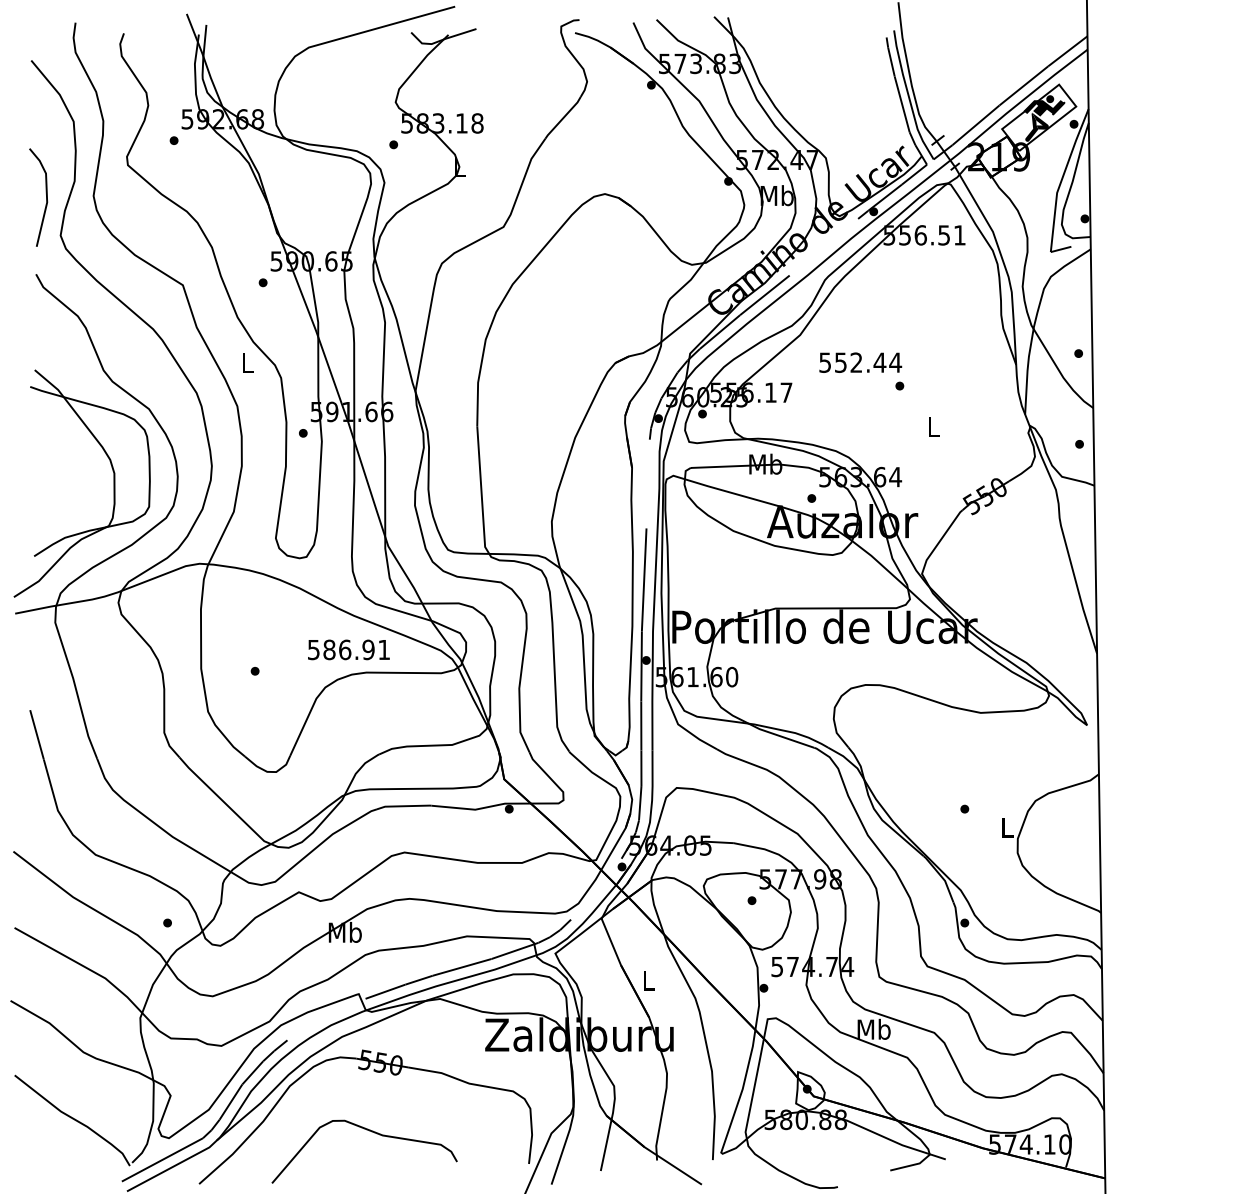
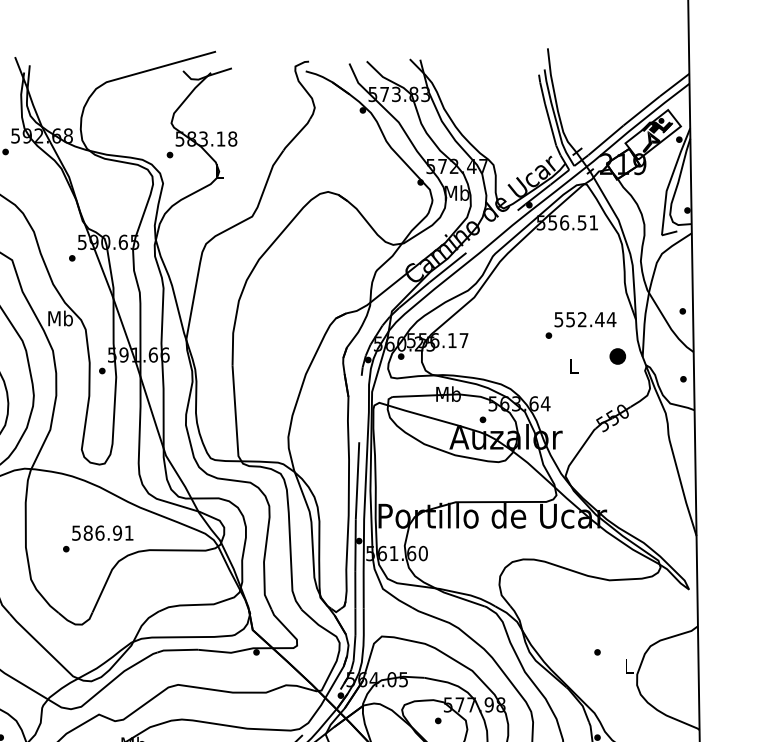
text: (247, 362) -> (60, 318), L -> Mb
text: (860, 362) -> (585, 319), moved
part: (991, 413) -> (617, 356), added
text: (348, 649) -> (102, 532), moved

